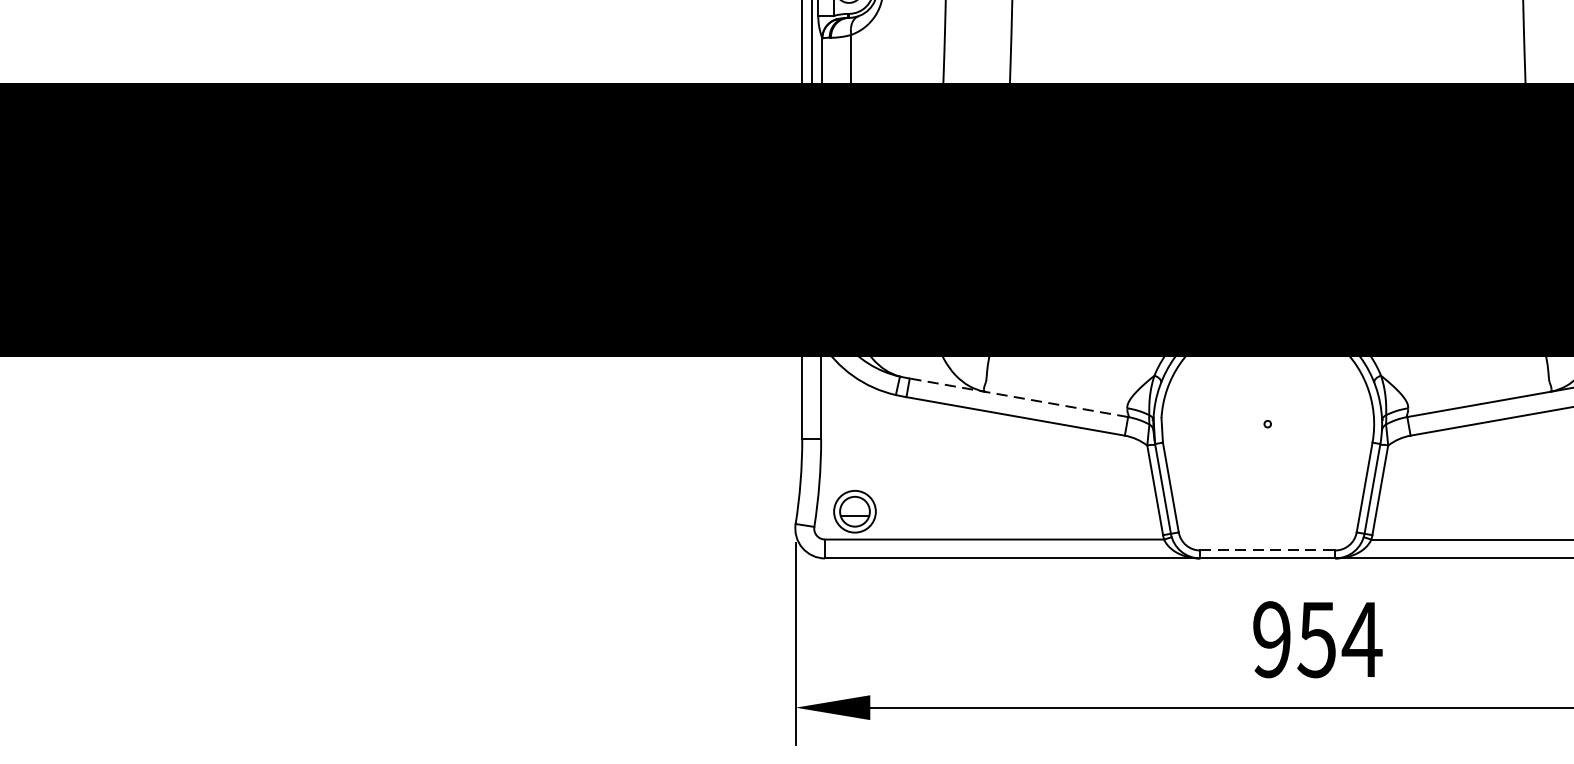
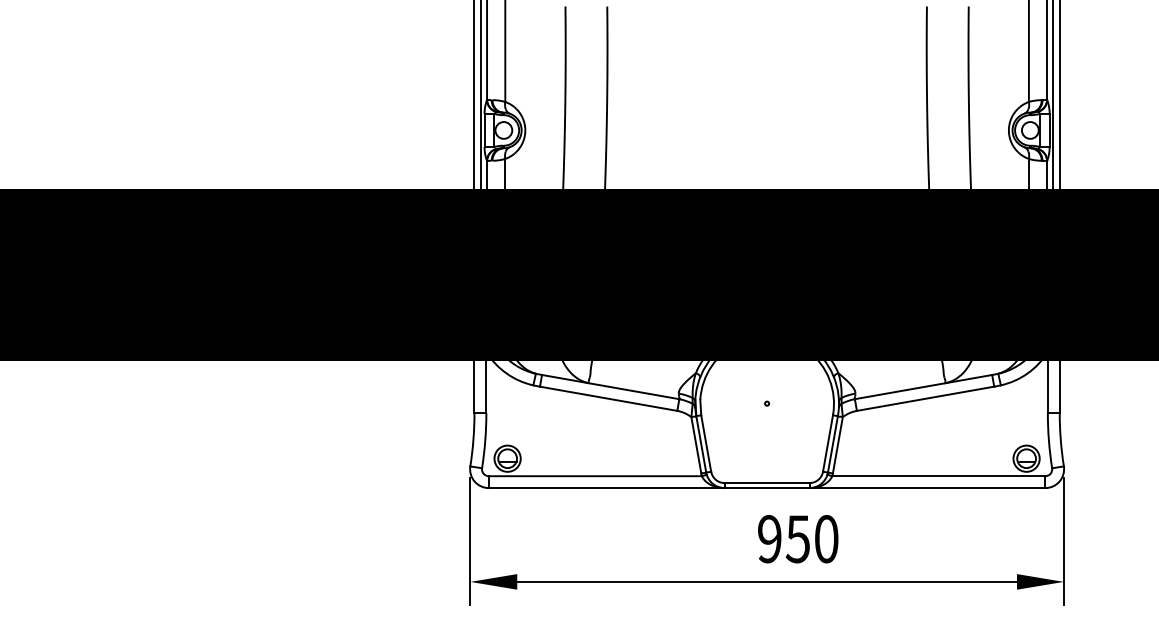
line: (1018, 398) -> (610, 387), dashed -> solid
line: (1268, 551) -> (767, 483), dashed -> solid
text: (1362, 640) -> (826, 539), 954 -> 950

